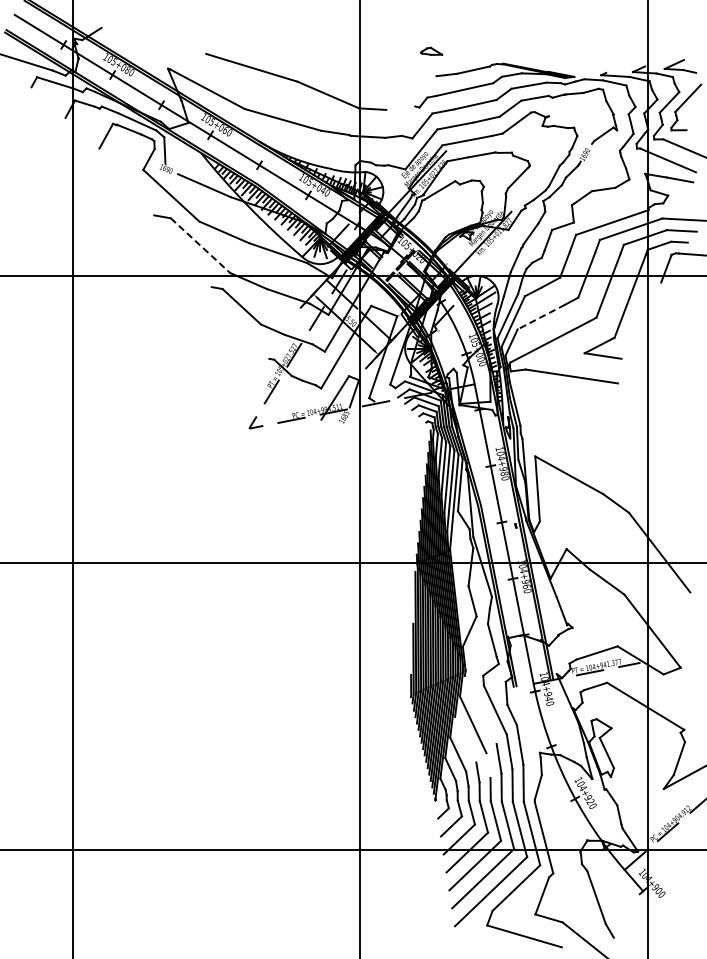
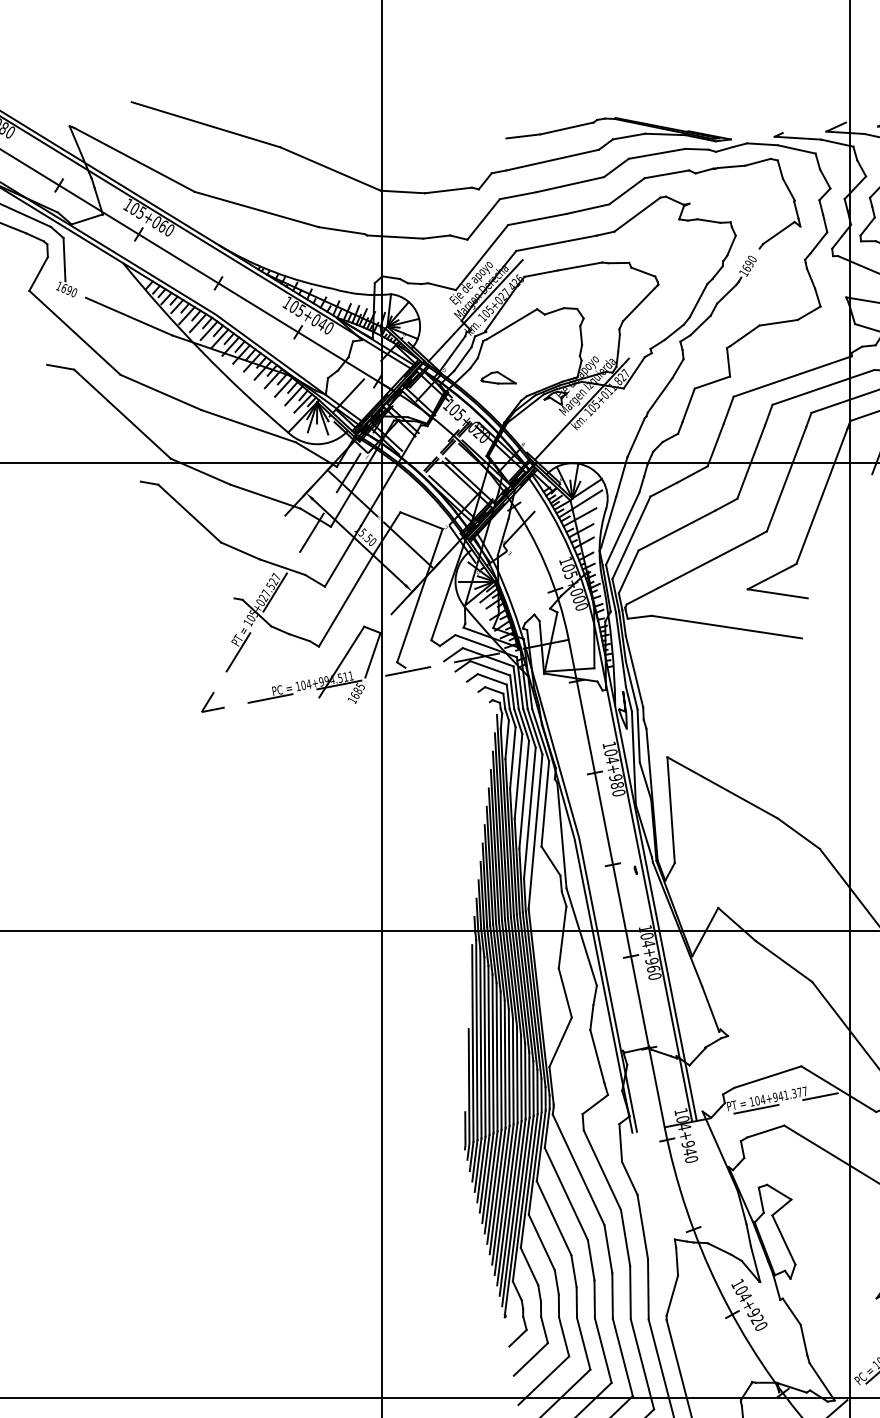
part: (431, 50) -> (498, 376), moved
line: (400, 107) -> (447, 189), added
line: (200, 246) -> (122, 415), dashed -> solid
line: (541, 317) -> (677, 531), dashed -> solid
line: (480, 709) -> (578, 1169), added
line: (465, 739) -> (553, 1217), added
line: (488, 765) -> (591, 1260), added

